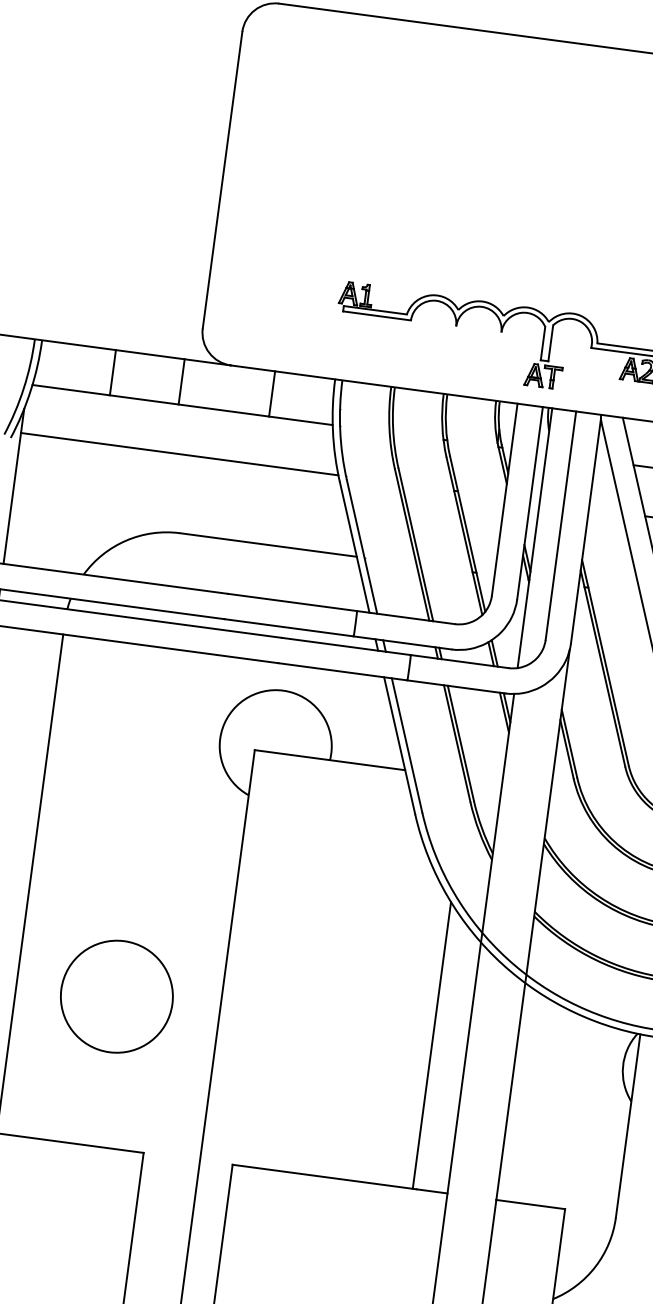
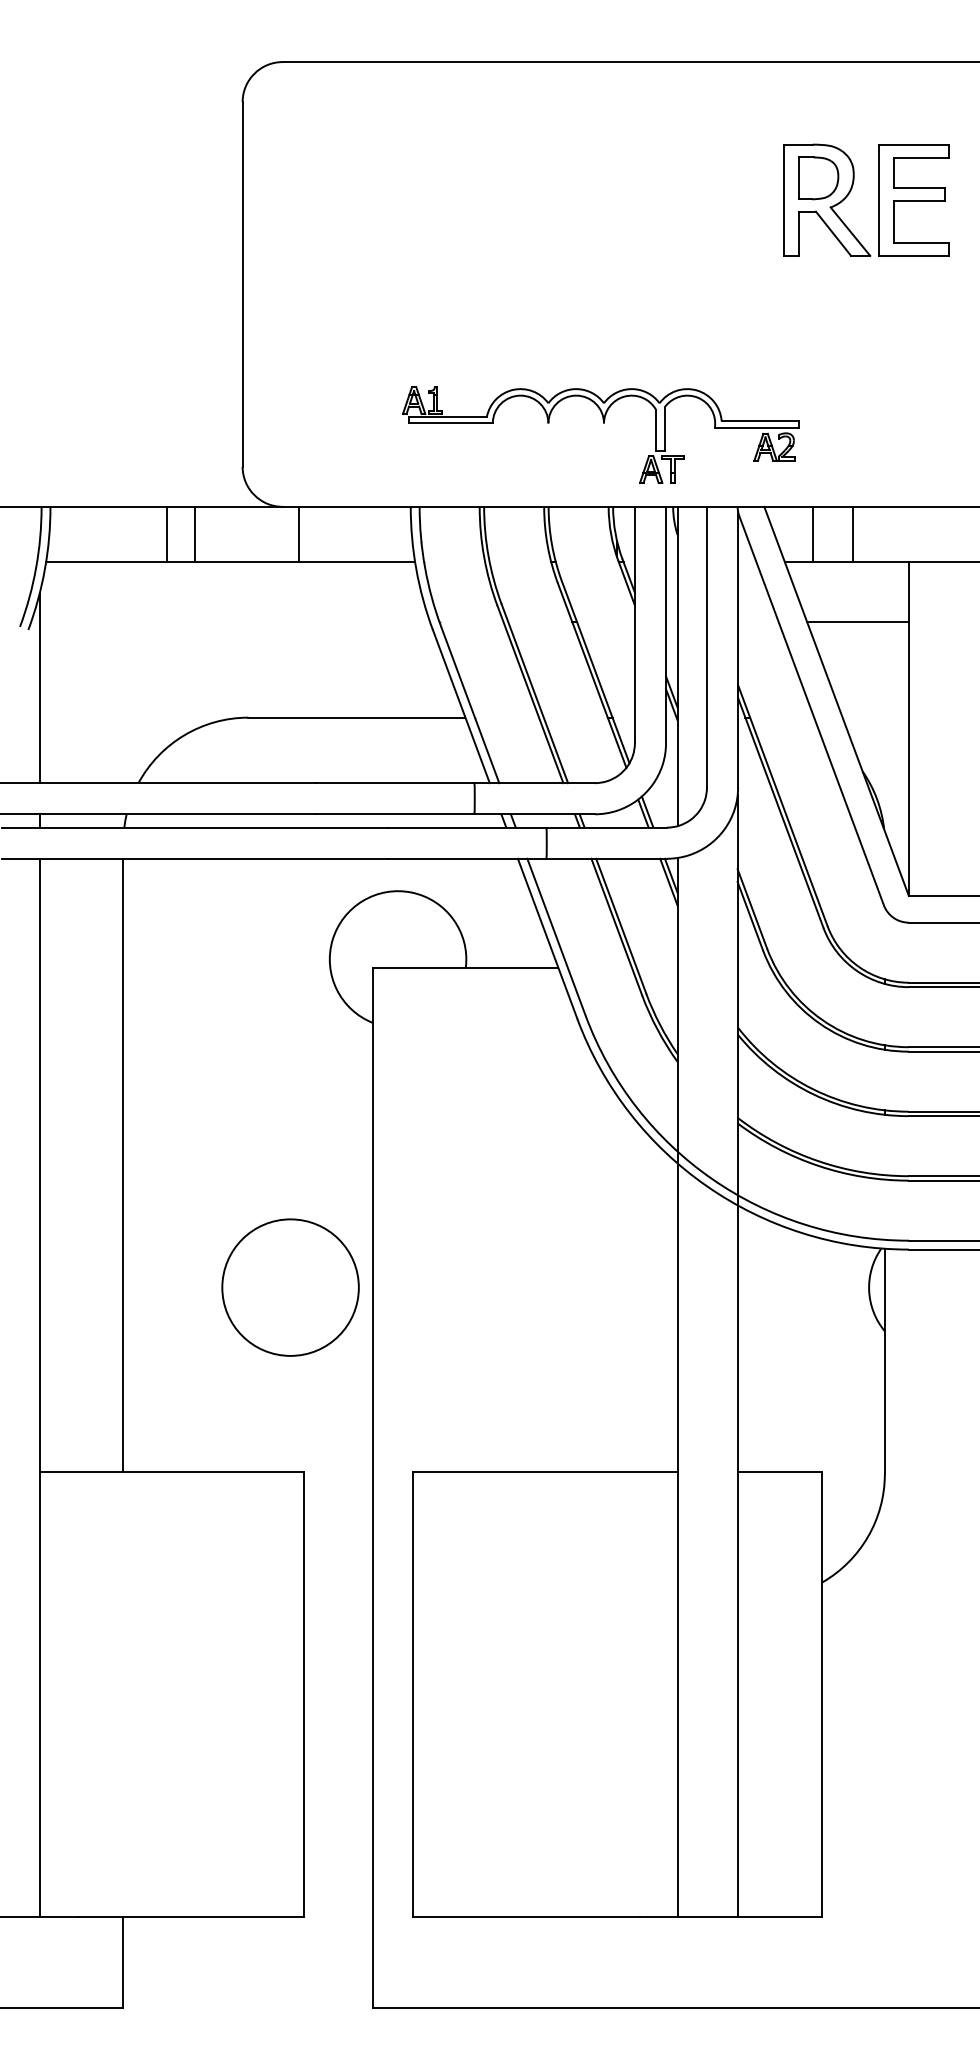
line: (113, 372) -> (195, 534), moved
line: (181, 381) -> (166, 534), moved
line: (271, 393) -> (298, 534), moved
line: (179, 454) -> (234, 622), removed
circle: (116, 996) -> (290, 1287), moved
line: (431, 1045) -> (634, 1295), removed

